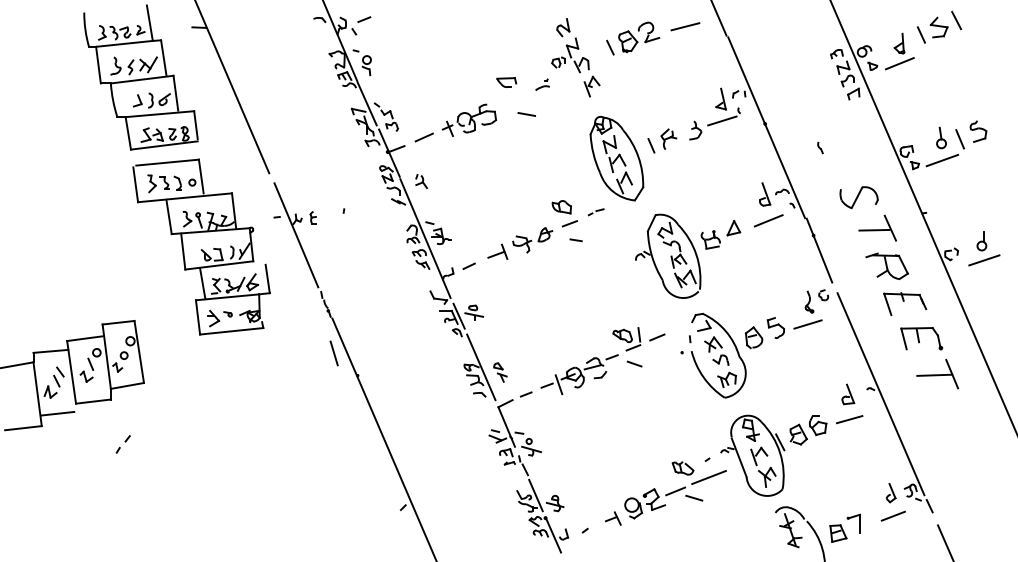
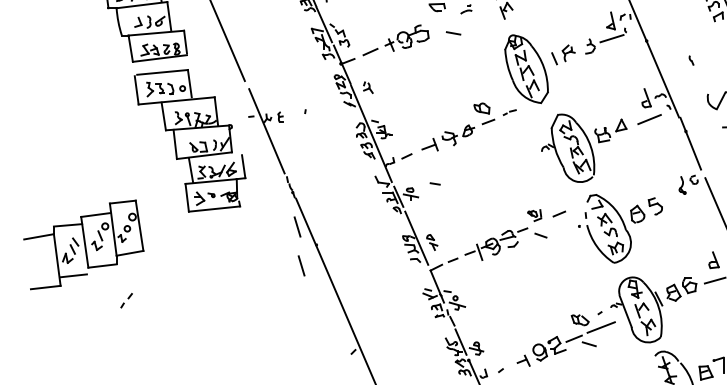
line: (575, 240) -> (434, 184), moved
line: (807, 324) -> (681, 203), removed
part: (626, 339) -> (534, 215), size x0.6
line: (338, 401) -> (301, 265), added

